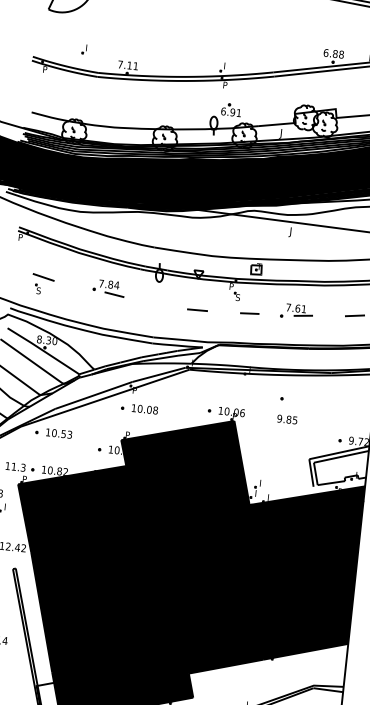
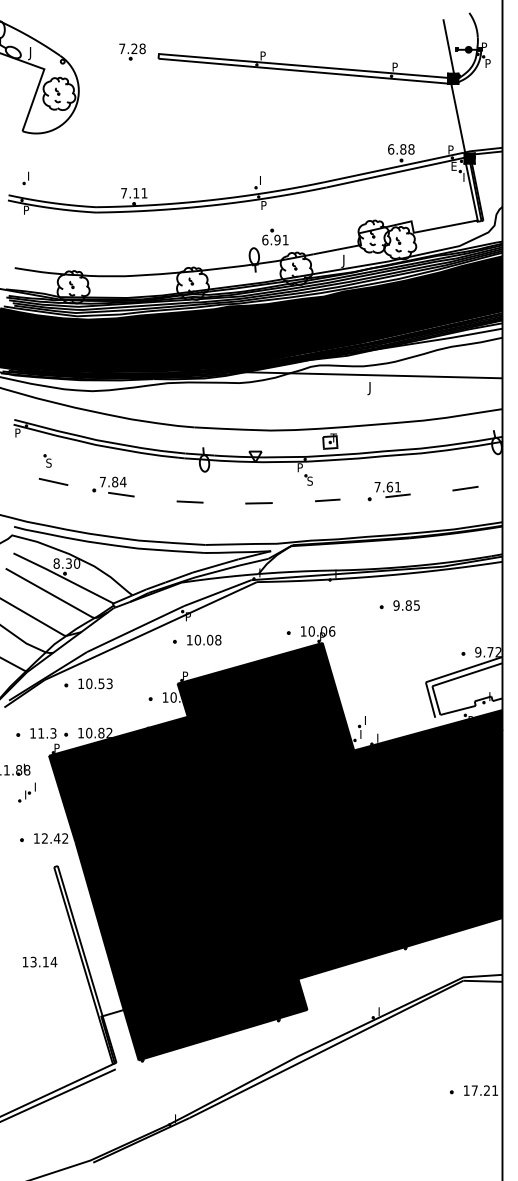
part: (84, 49) -> (25, 178), moved
part: (109, 287) -> (113, 486), moved
part: (37, 288) -> (47, 460), moved
line: (145, 303) -> (189, 501), added
text: (287, 419) -> (406, 605), moved

